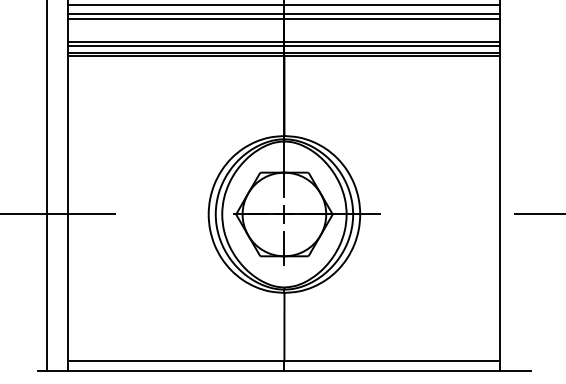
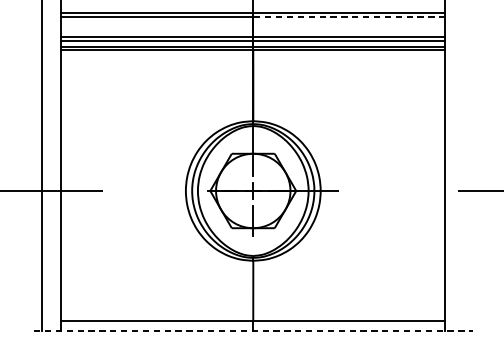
line: (284, 5) -> (253, 5), removed
line: (392, 19) -> (349, 17), solid -> dashed
line: (284, 371) -> (253, 330), solid -> dashed

